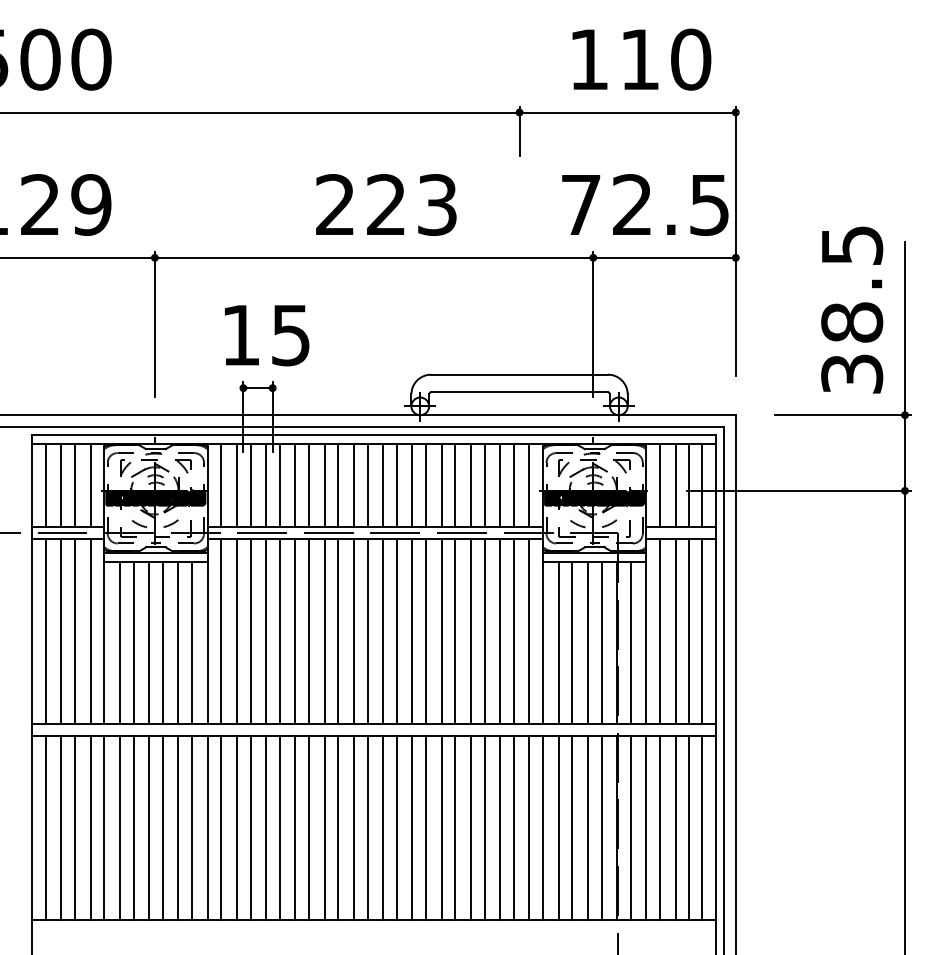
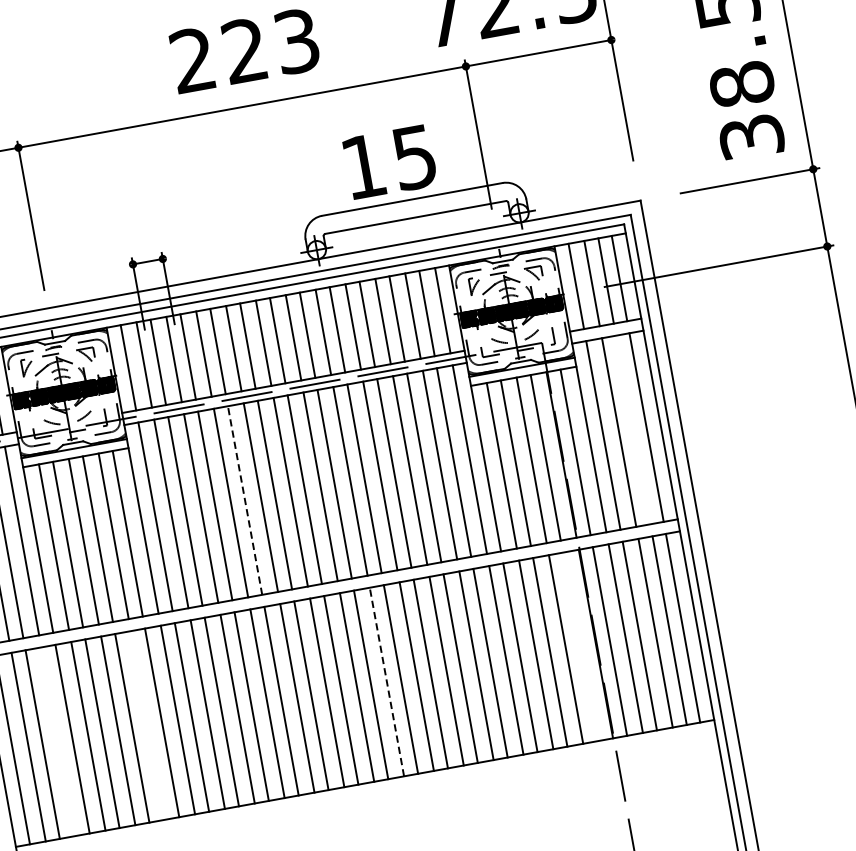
text: (267, 335) -> (390, 162), moved
line: (309, 630) -> (245, 499), solid -> dashed
line: (689, 631) -> (633, 430), removed
line: (90, 827) -> (58, 741), removed
line: (178, 827) -> (148, 724), removed
line: (412, 827) -> (387, 681), solid -> dashed
line: (601, 827) -> (579, 646), removed

